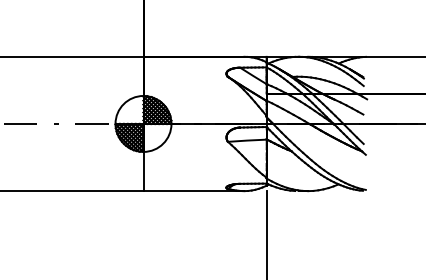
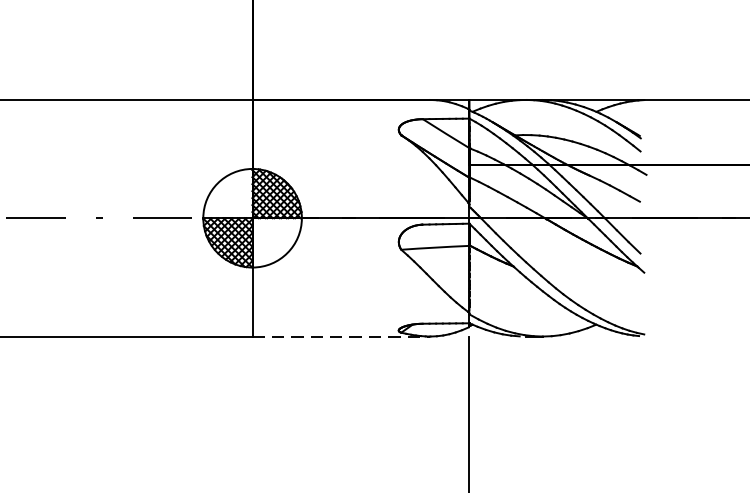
line: (194, 191) -> (342, 337), solid -> dashed

